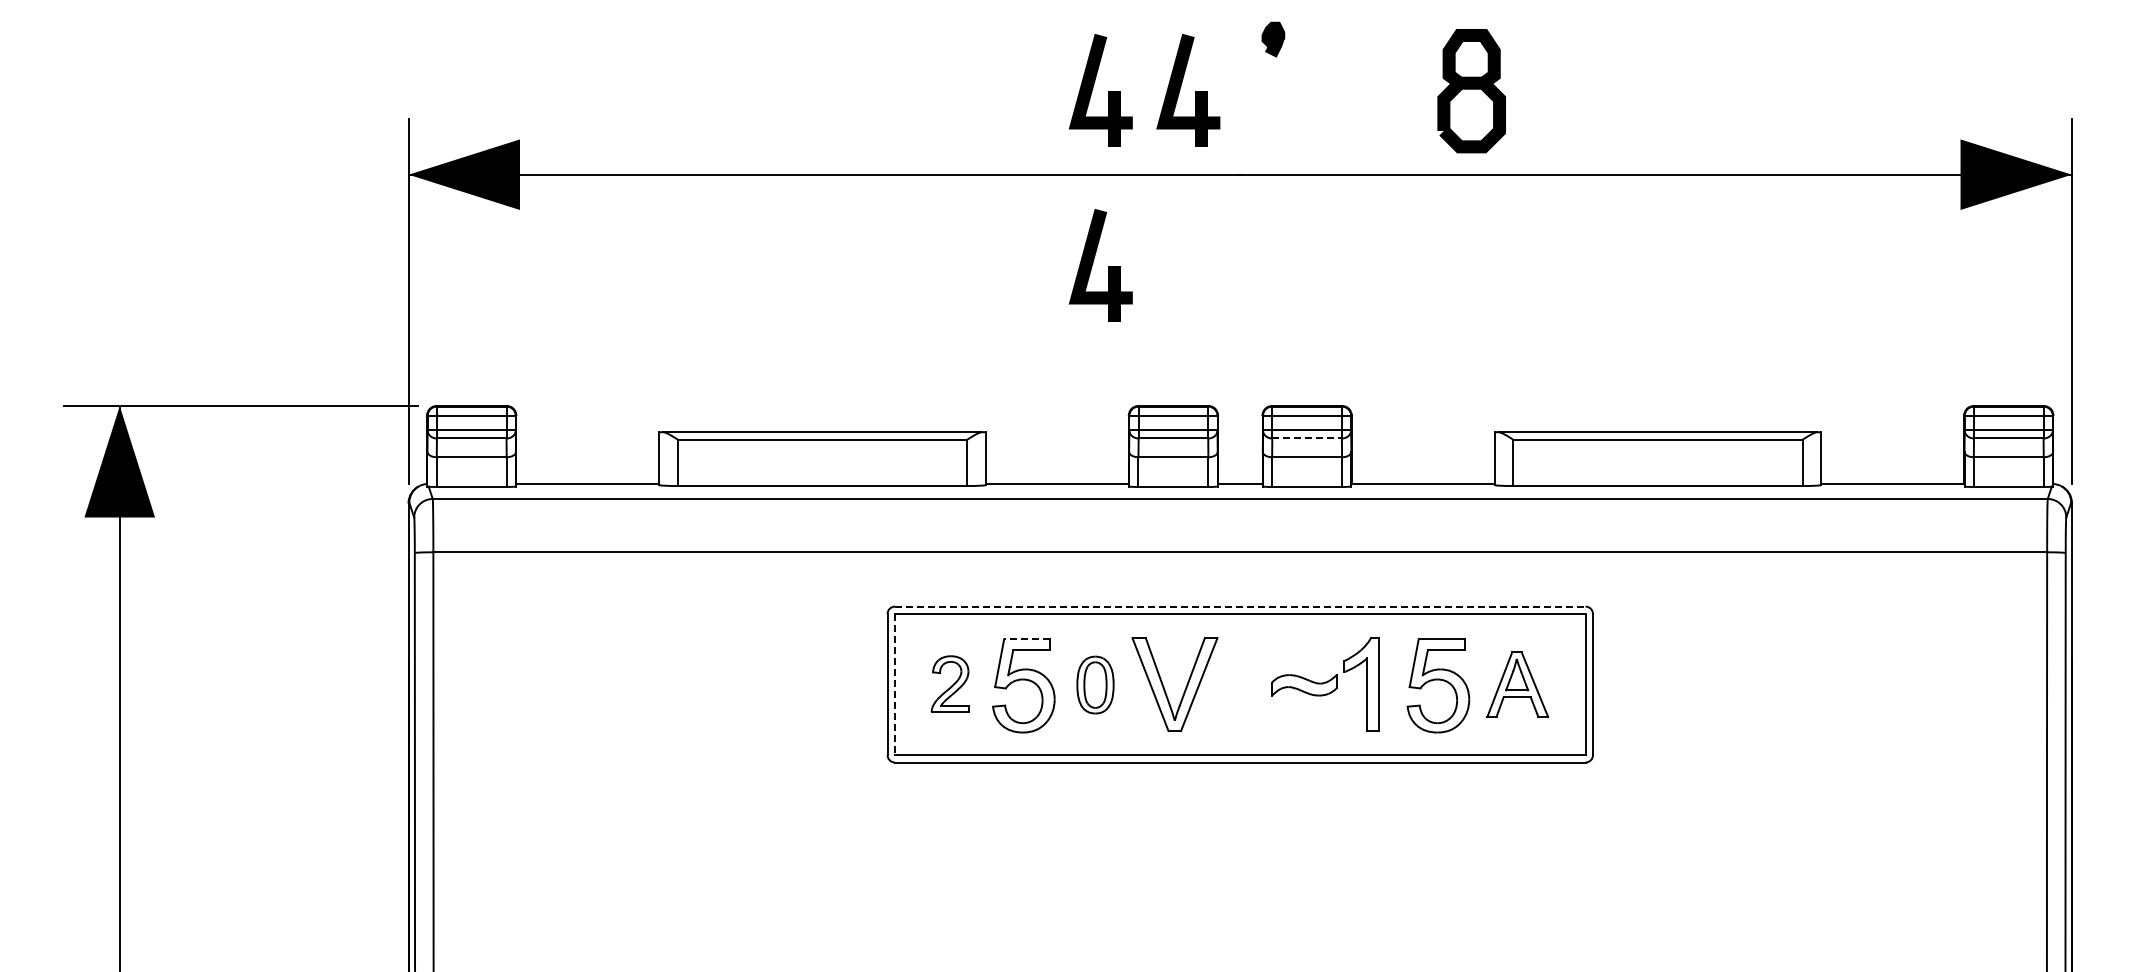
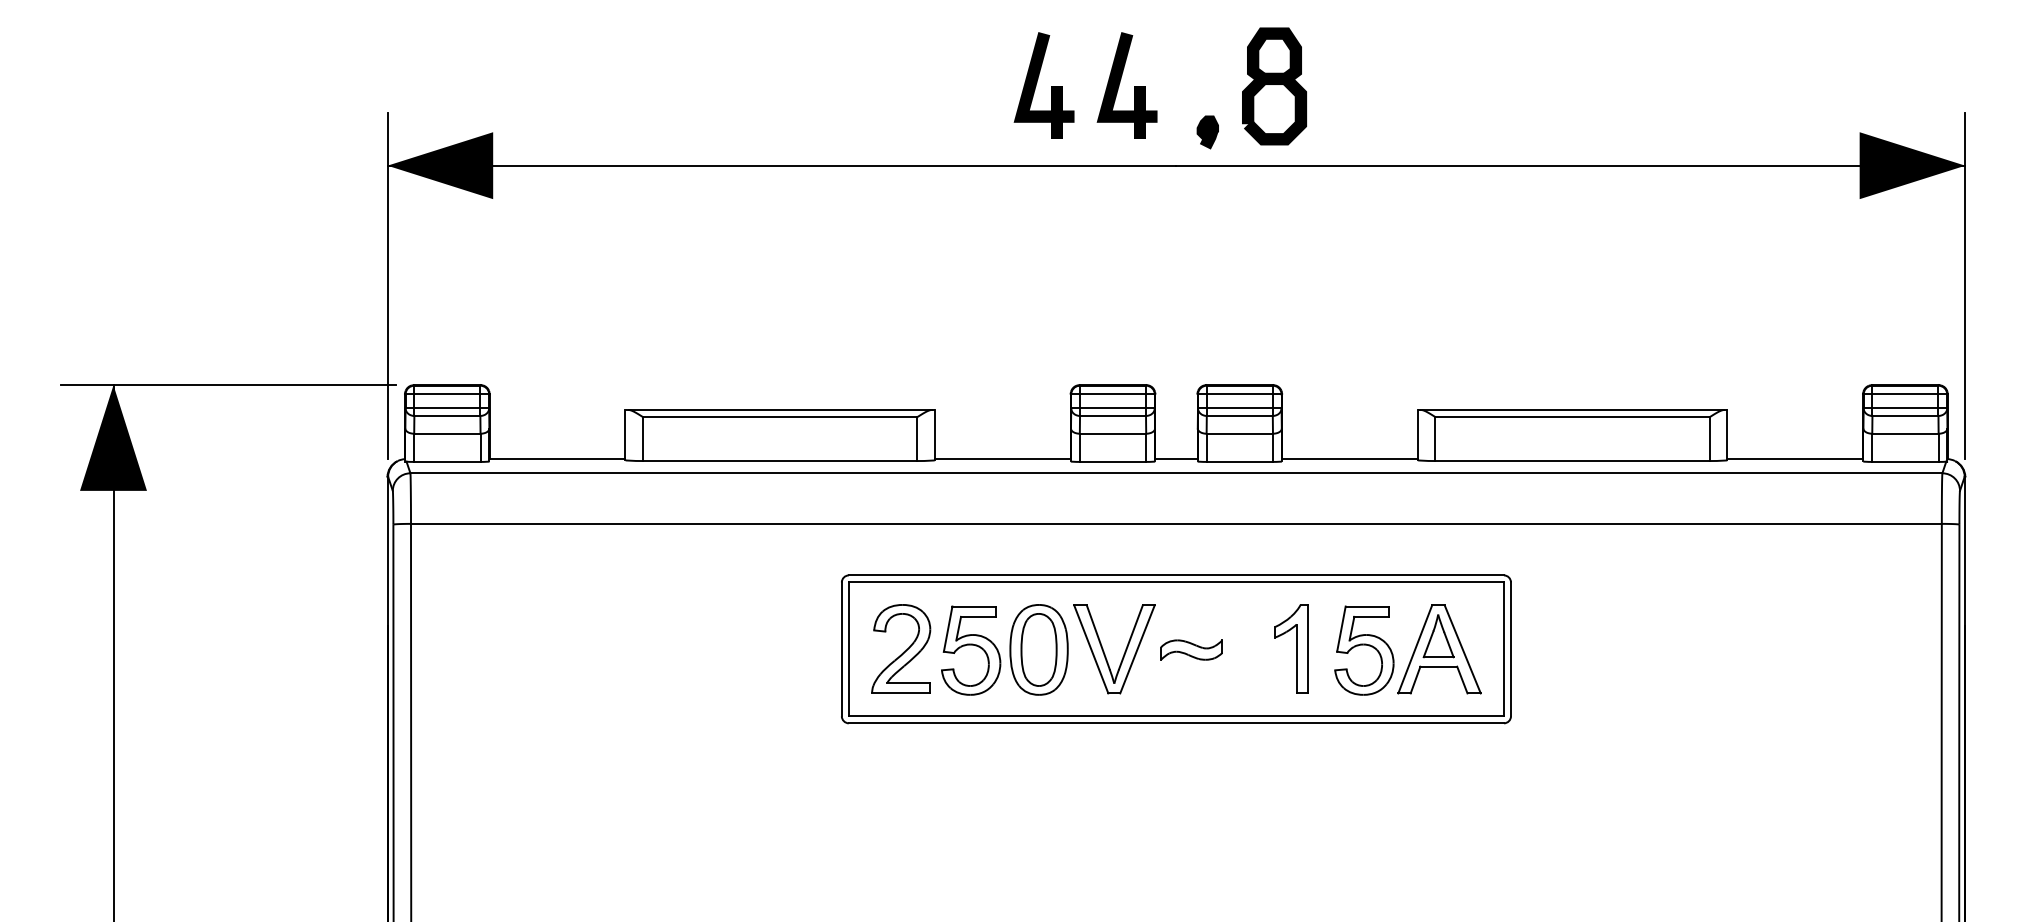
part: (1273, 39) -> (1207, 132), moved
part: (1471, 91) -> (1274, 86), moved
part: (1093, 263) -> (1037, 249), removed
line: (1307, 438) -> (1240, 415), dashed -> solid
line: (1240, 606) -> (1176, 575), dashed -> solid
line: (1026, 639) -> (973, 606), dashed -> solid
part: (949, 683) -> (900, 648), size x1.67
line: (894, 684) -> (848, 649), dashed -> solid
part: (1095, 684) -> (1039, 649), size x1.67
part: (1517, 684) -> (1439, 649), size x1.43
part: (1304, 685) -> (1191, 650), moved

